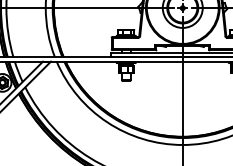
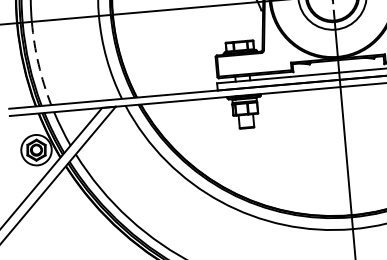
arc: (8, 32) -> (39, 63), solid -> dashed

